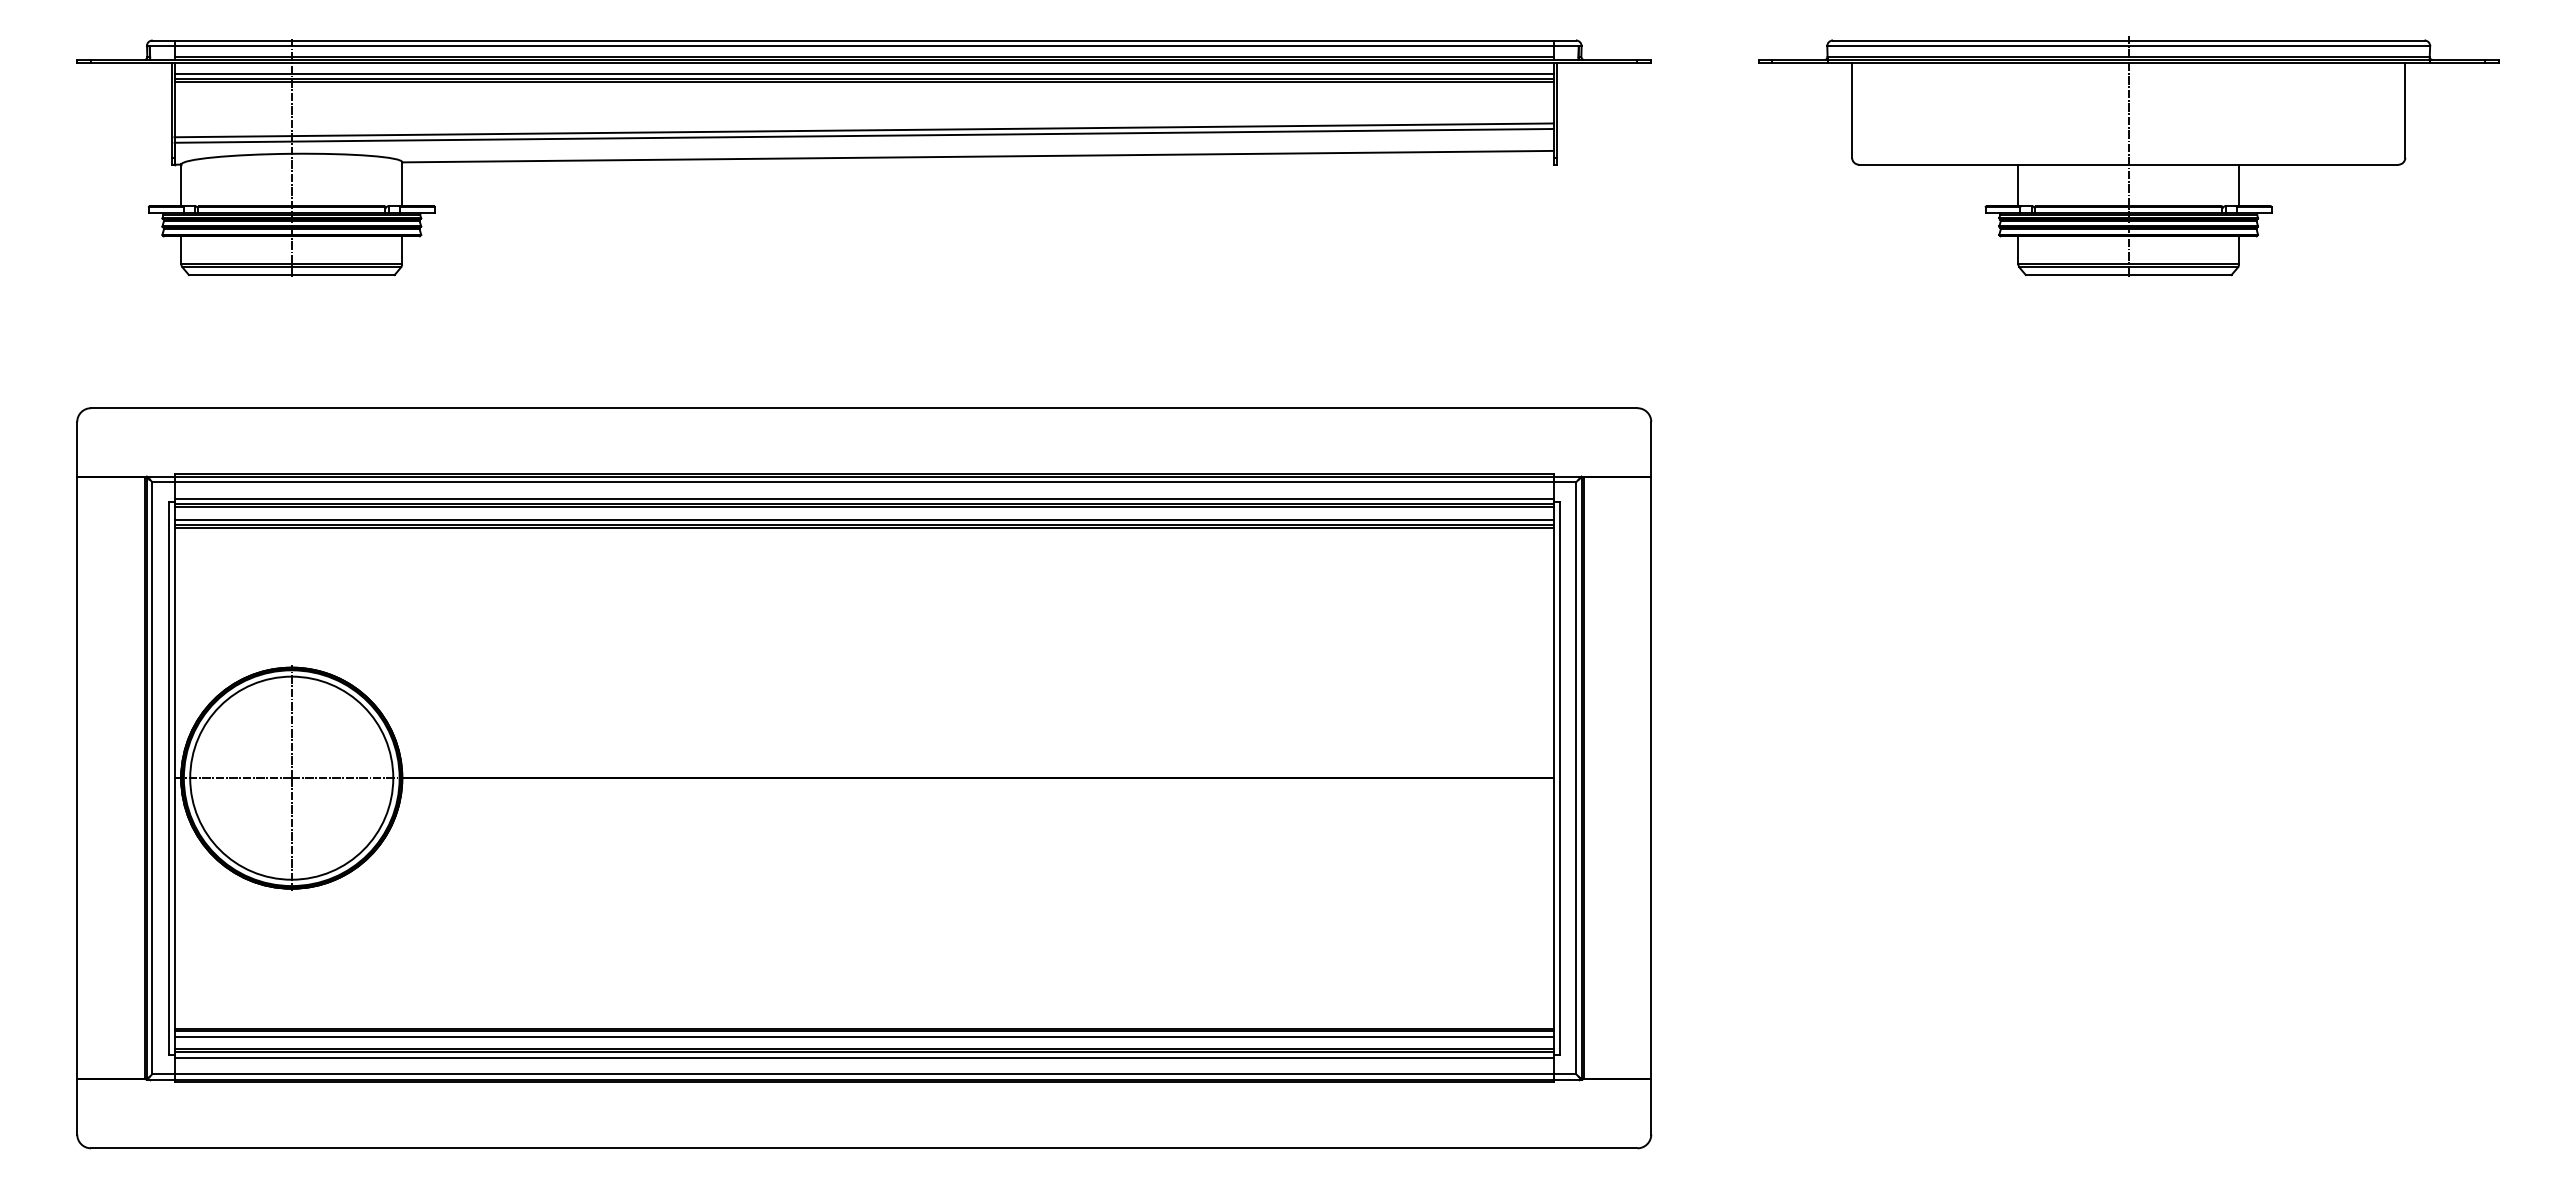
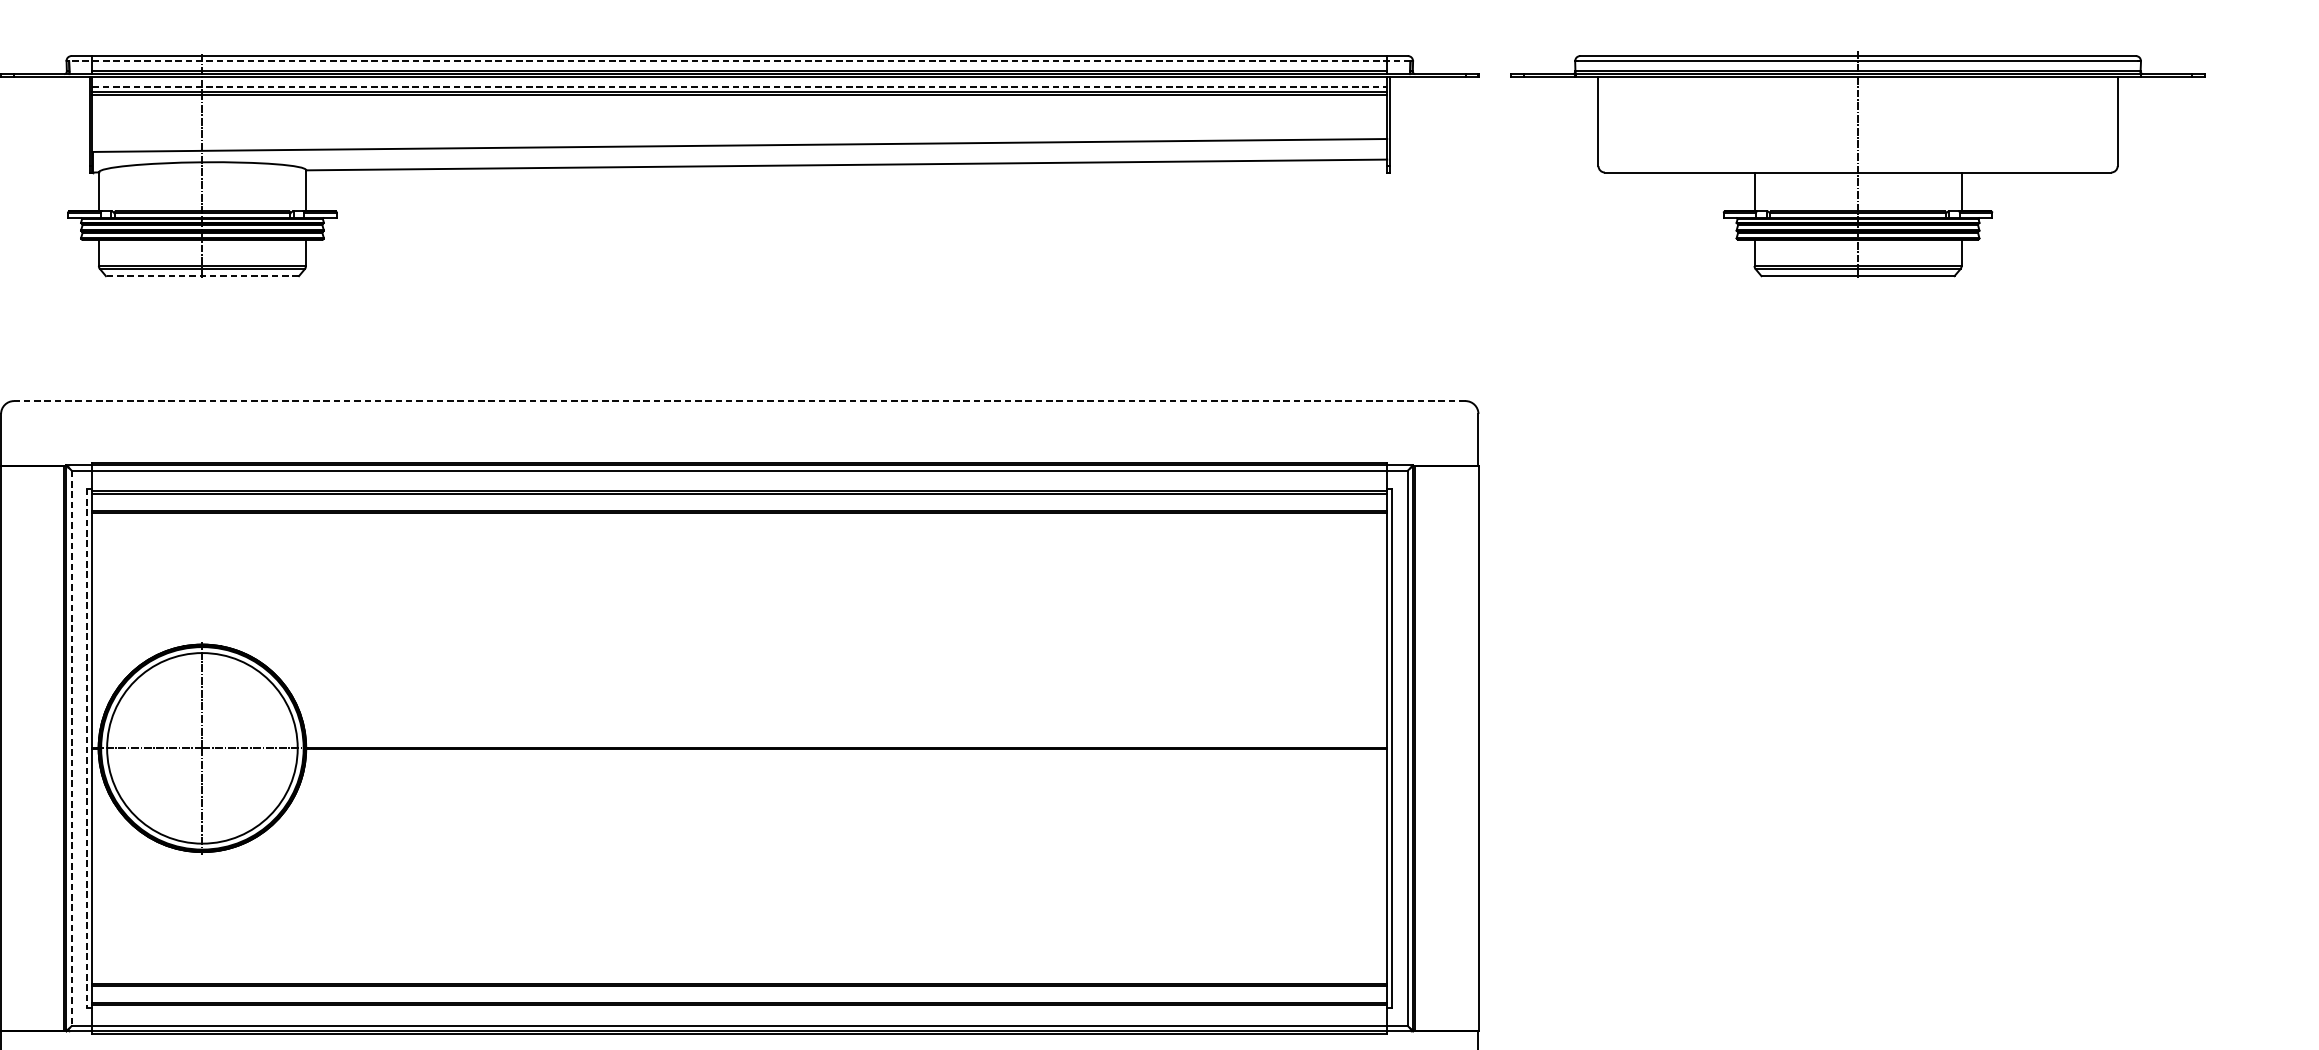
line: (864, 46) -> (740, 61), solid -> dashed
line: (864, 73) -> (740, 86), solid -> dashed
line: (864, 130) -> (740, 140), removed
part: (2128, 156) -> (1857, 164), moved
line: (291, 275) -> (202, 276), solid -> dashed
line: (863, 408) -> (739, 401), solid -> dashed
line: (864, 498) -> (740, 485), removed
line: (864, 519) -> (740, 505), removed
line: (152, 778) -> (71, 748), solid -> dashed
line: (168, 778) -> (86, 748), solid -> dashed
line: (864, 1036) -> (740, 990), removed
line: (864, 1057) -> (740, 1010), removed

